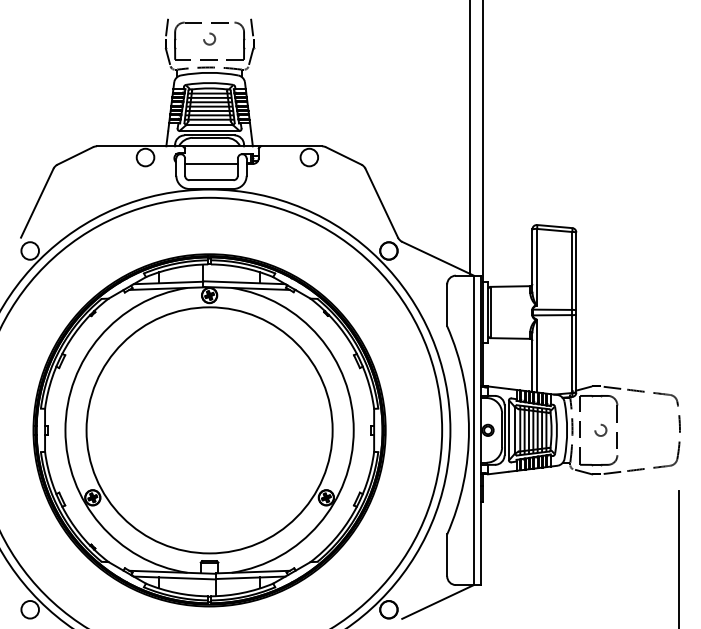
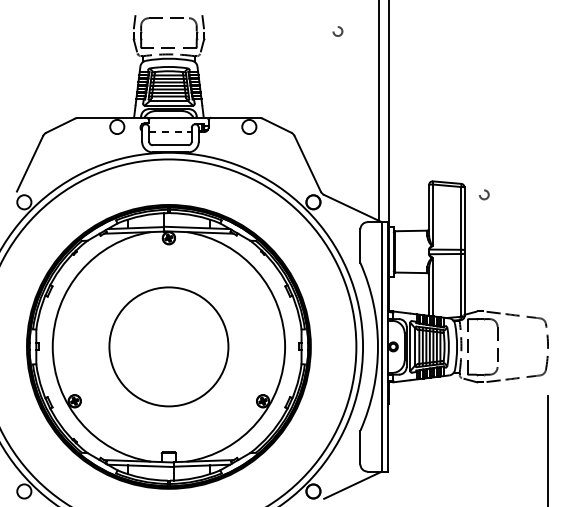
circle: (209, 39) -> (337, 31), moved
line: (211, 164) -> (170, 132), solid -> dashed
circle: (209, 429) -> (168, 346), size x0.6
circle: (599, 429) -> (483, 194), moved

